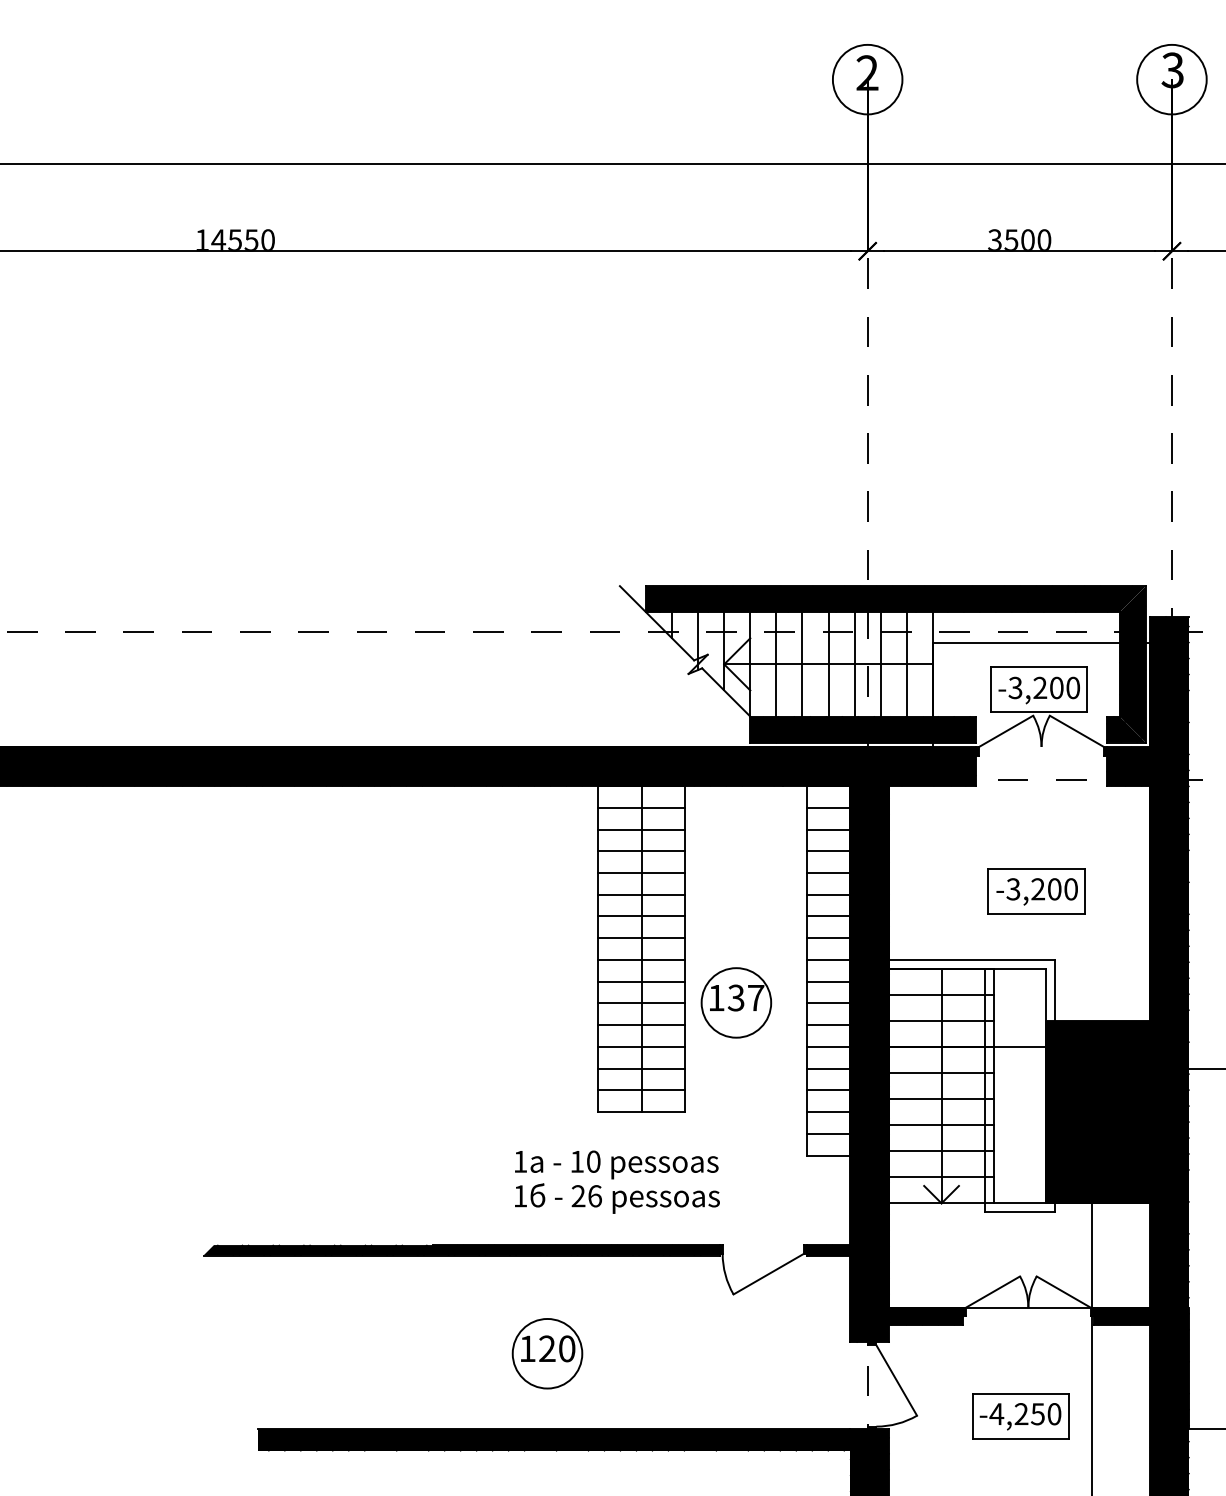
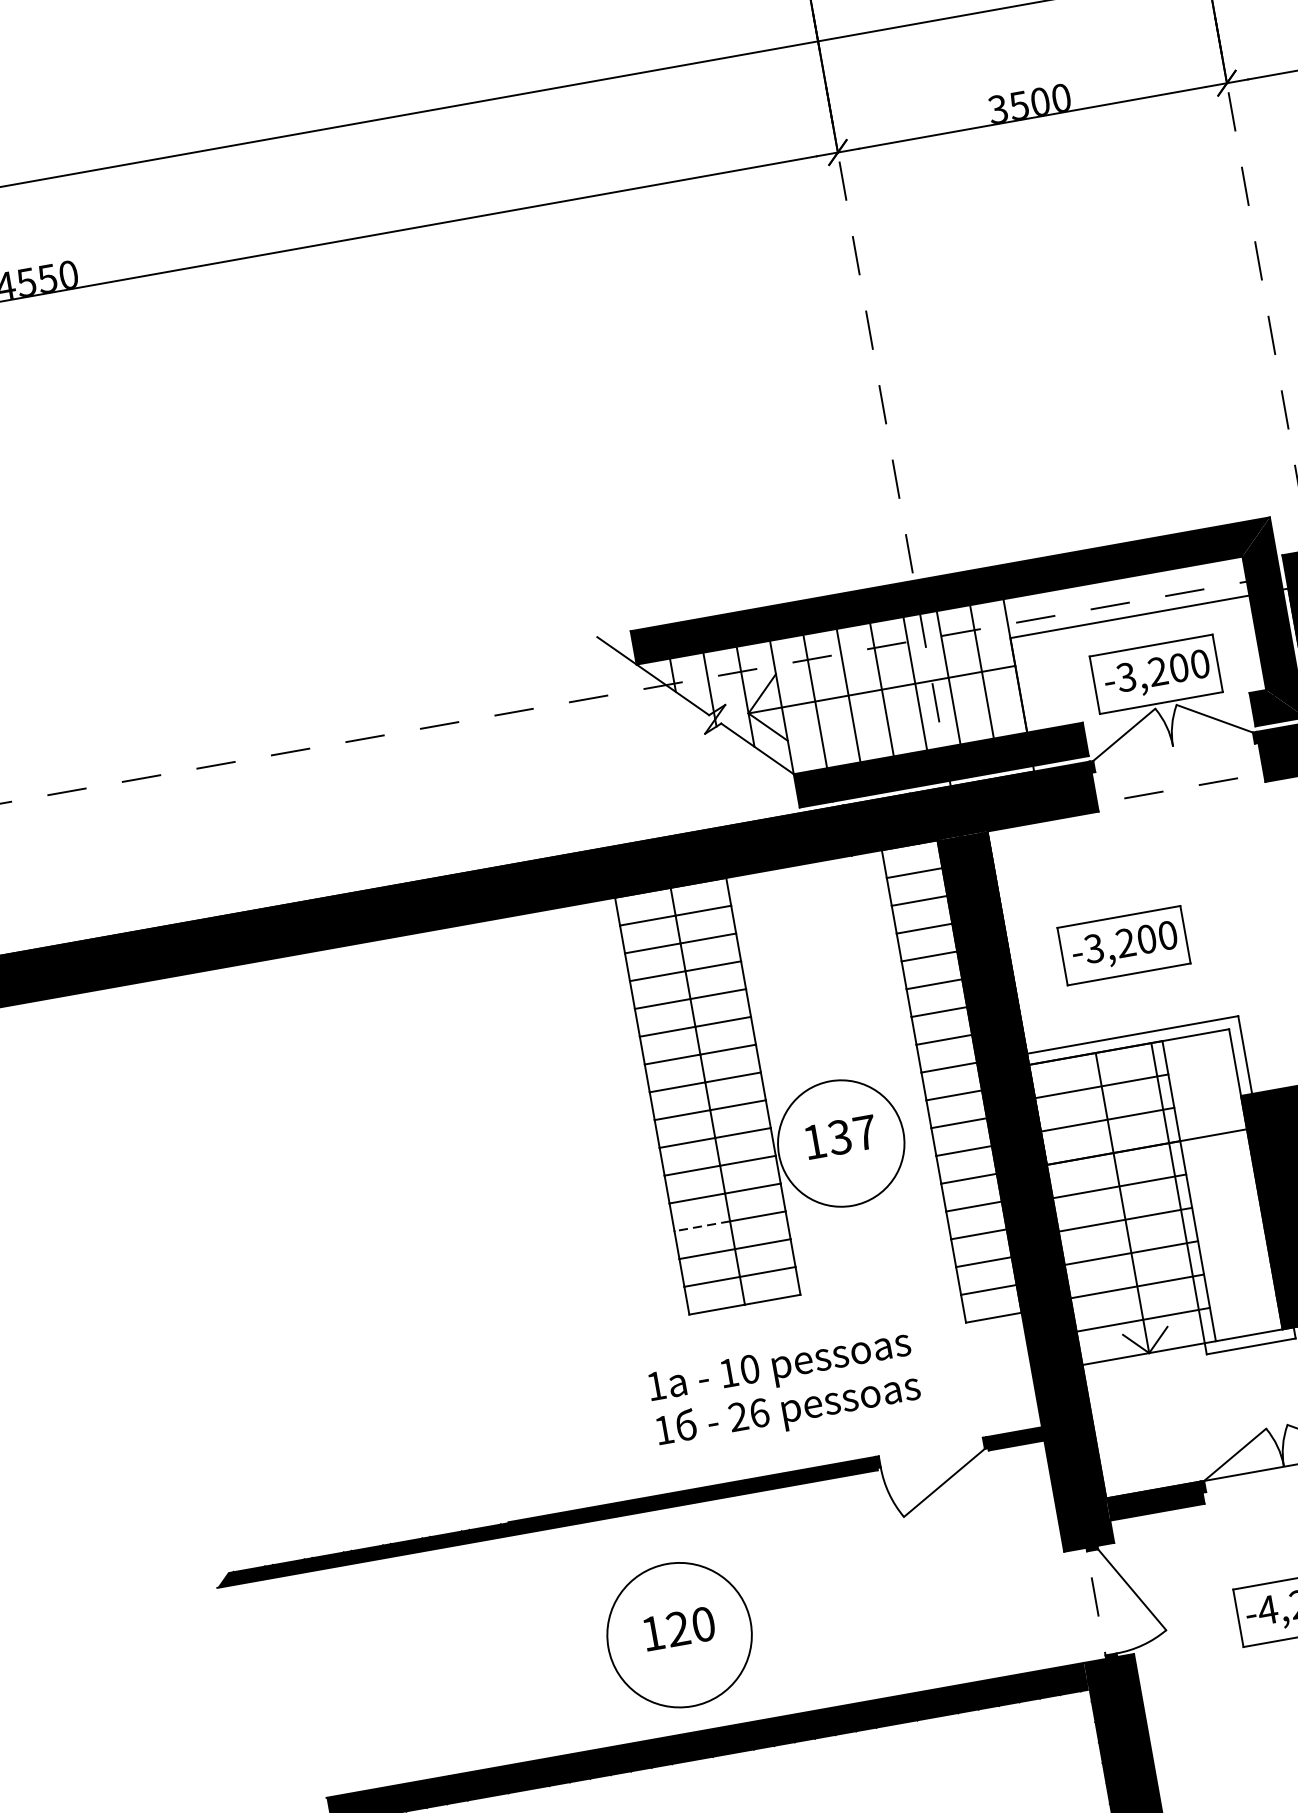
part: (1036, 891) -> (1124, 946), moved
circle: (736, 1002) -> (841, 1142), size x1.4
line: (619, 1046) -> (701, 1225), solid -> dashed
text: (617, 1181) -> (784, 1389), moved
circle: (547, 1353) -> (679, 1634), size x1.6

